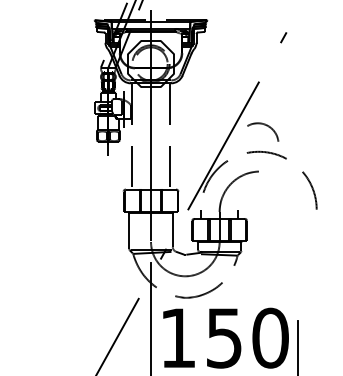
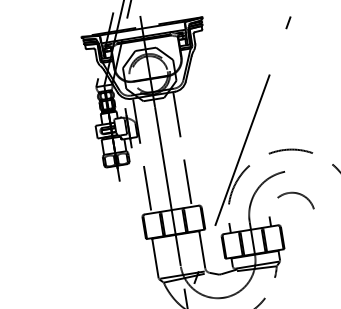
arc: (266, 126) -> (298, 195), moved

